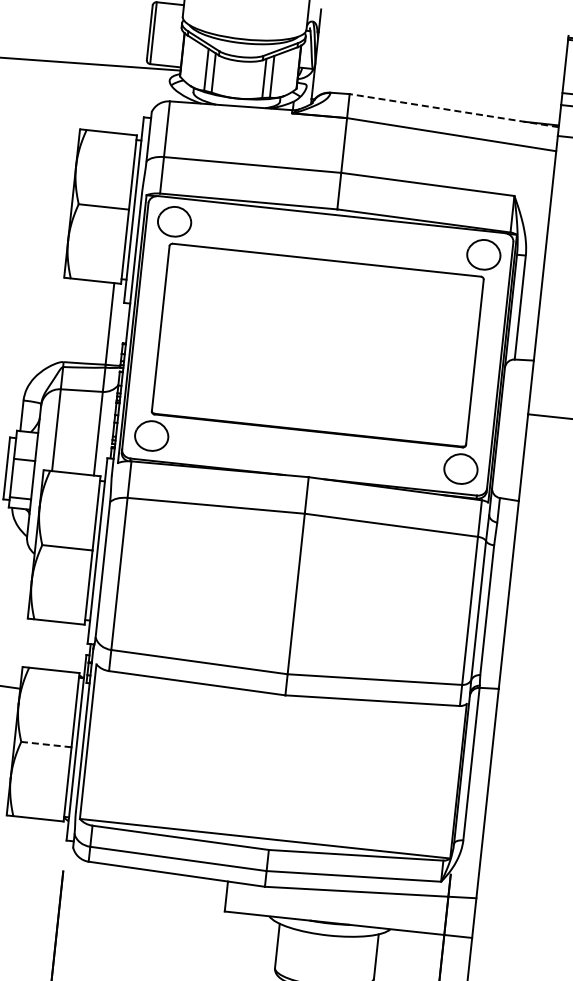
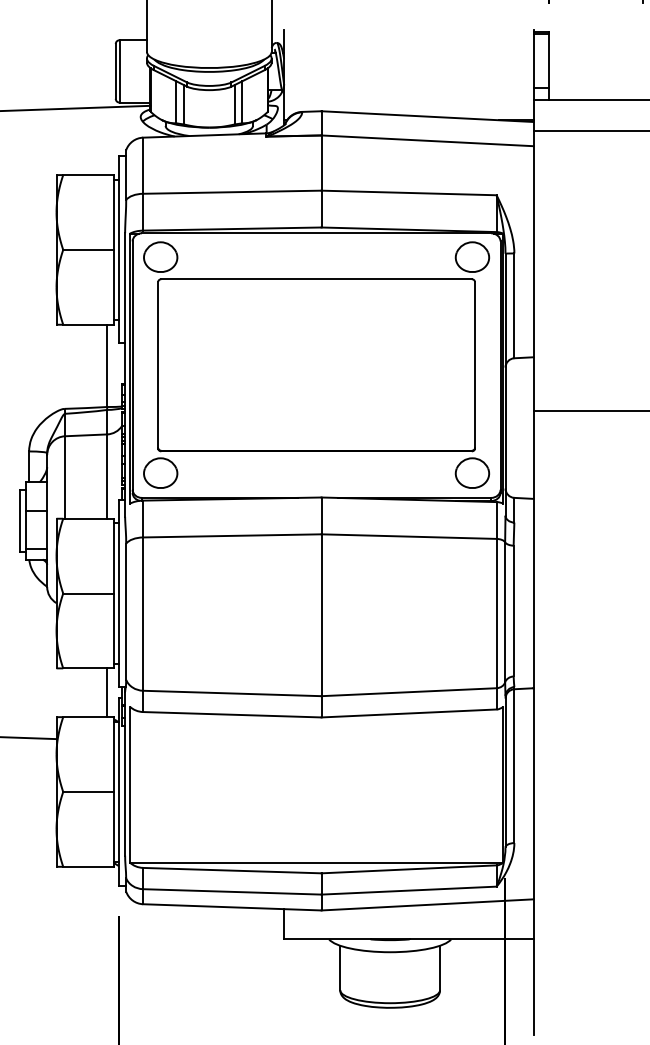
line: (454, 110) -> (427, 116), dashed -> solid
line: (75, 647) -> (107, 692), added
line: (46, 744) -> (88, 791), dashed -> solid

